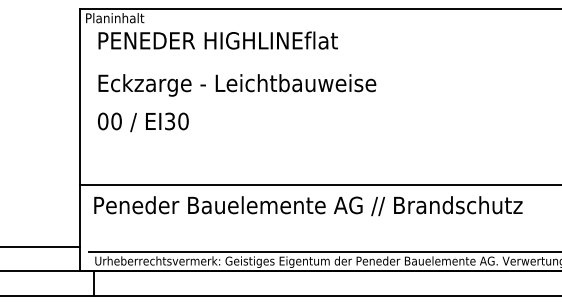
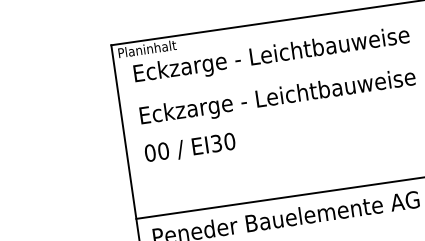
text: (238, 42) -> (272, 55), PENEDER HIGHLINEflat -> Eckzarge - Leichtbauweise

